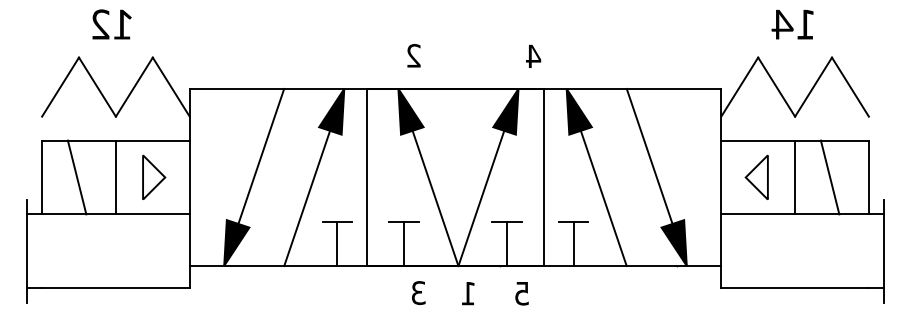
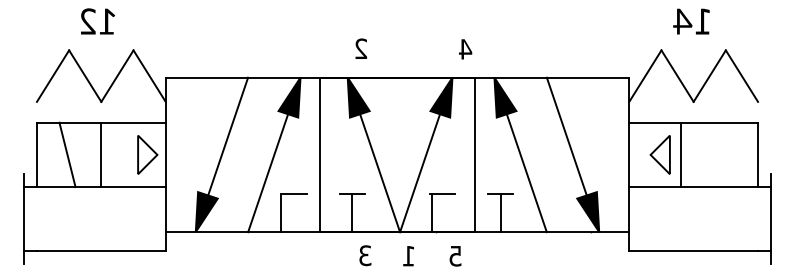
part: (154, 176) -> (148, 154), moved
line: (795, 177) -> (681, 154), moved
line: (829, 177) -> (723, 154), removed
line: (337, 243) -> (280, 212), moved
line: (507, 243) -> (432, 212), moved

